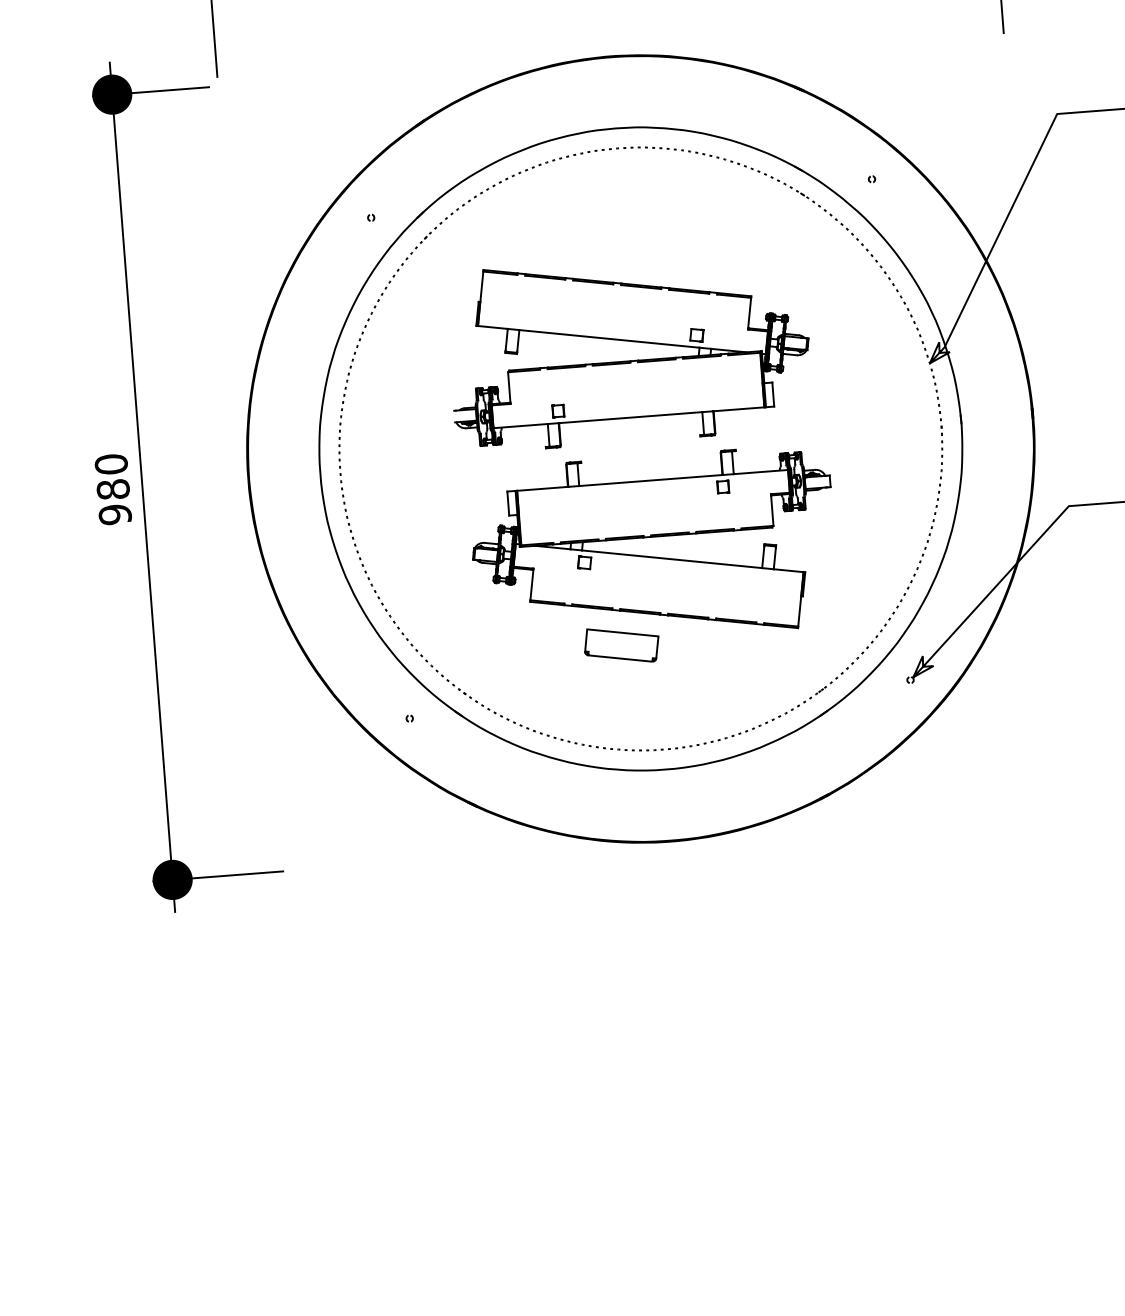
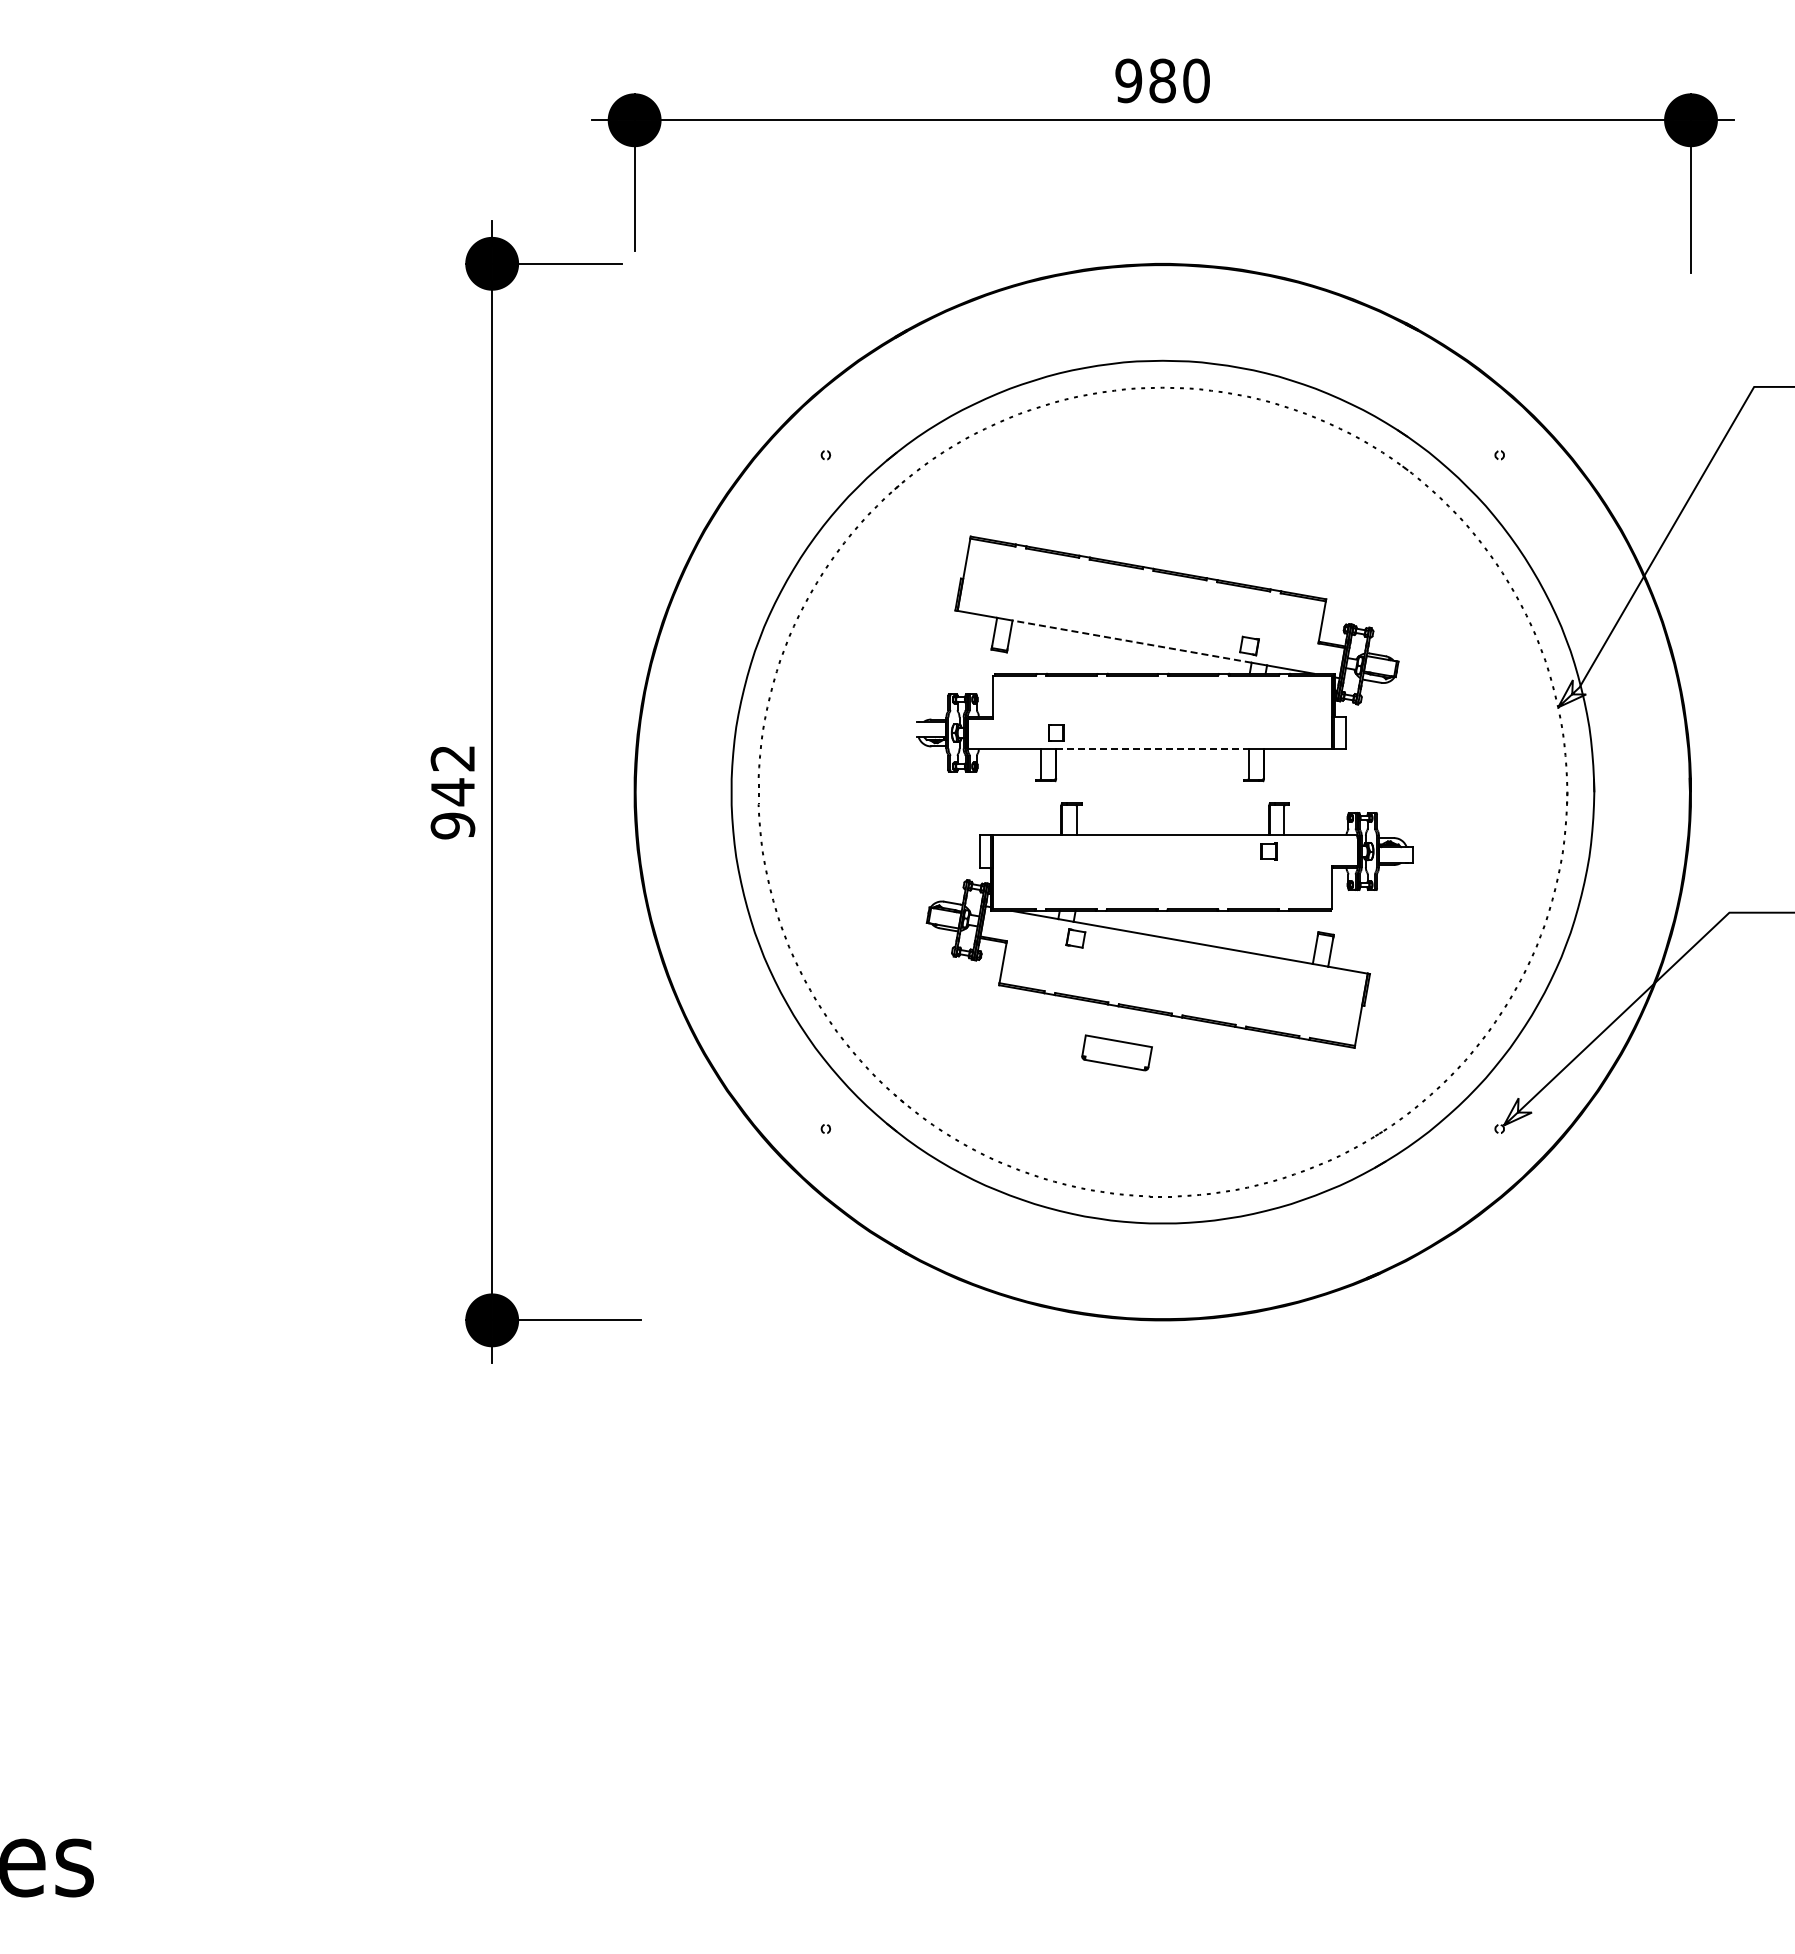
line: (608, 338) -> (1131, 641), solid -> dashed
line: (630, 417) -> (1152, 749), solid -> dashed
text: (112, 477) -> (452, 775), 980 -> 942
part: (621, 645) -> (1116, 1052), size x0.7

